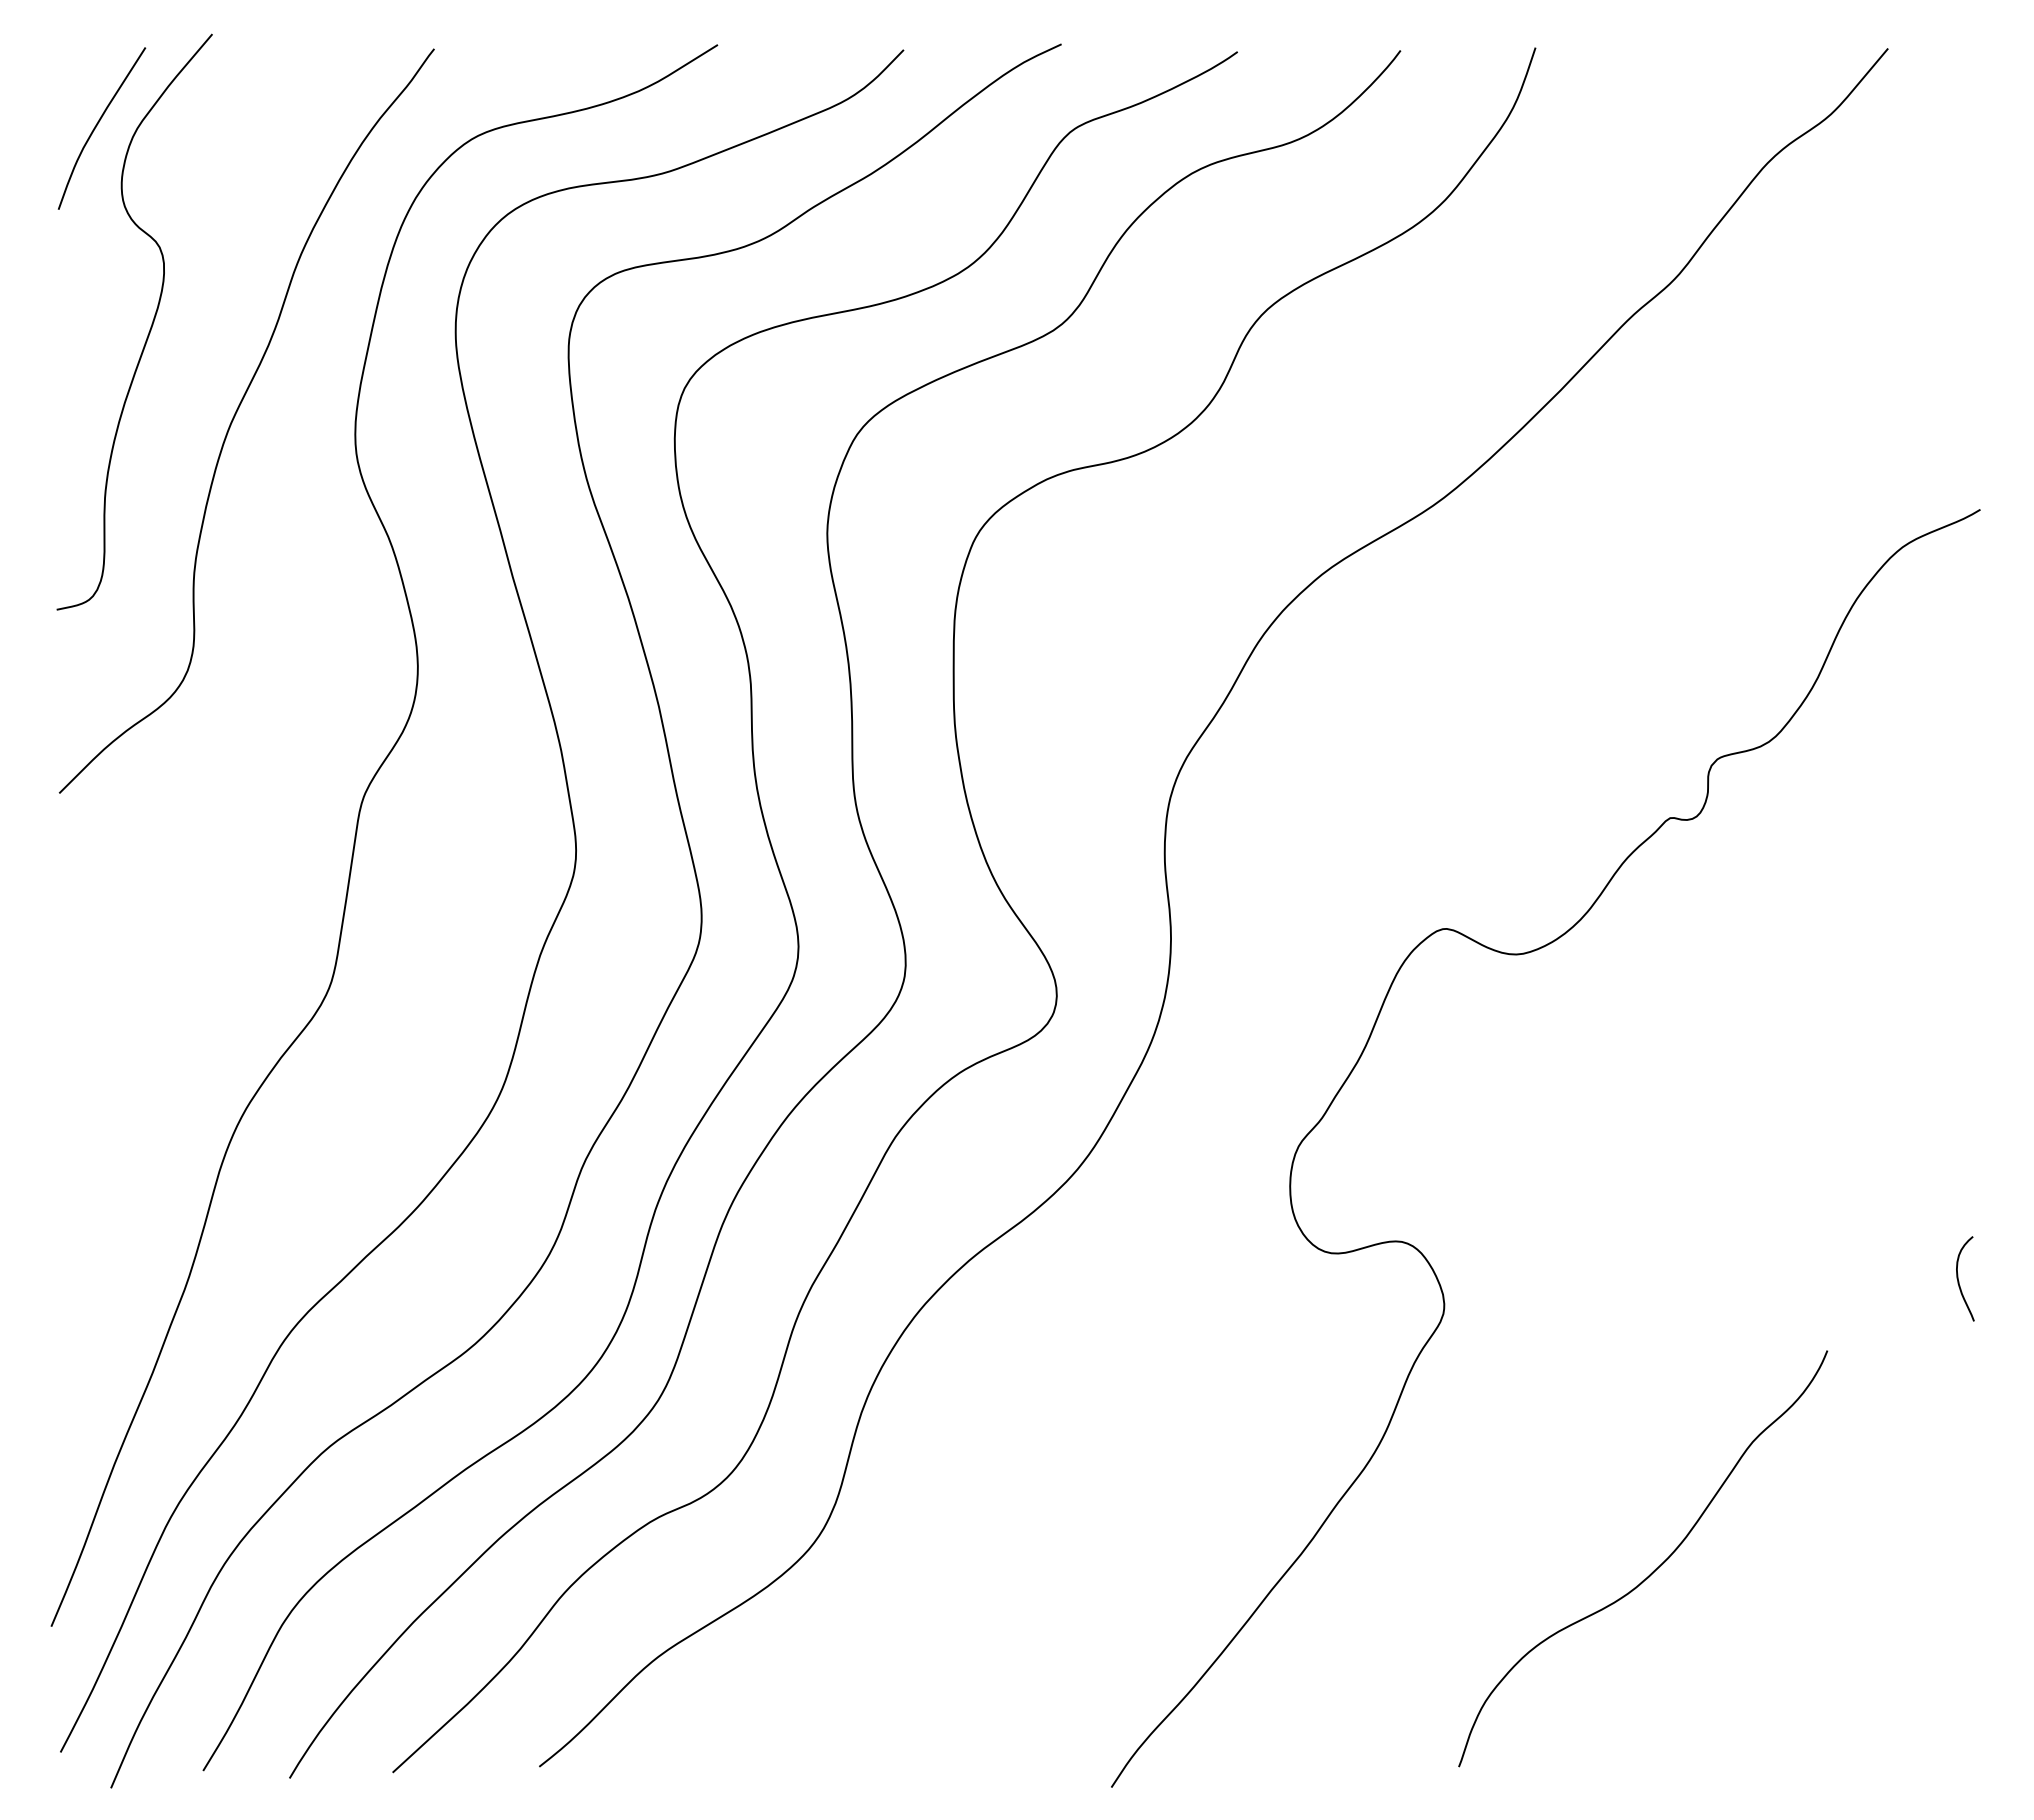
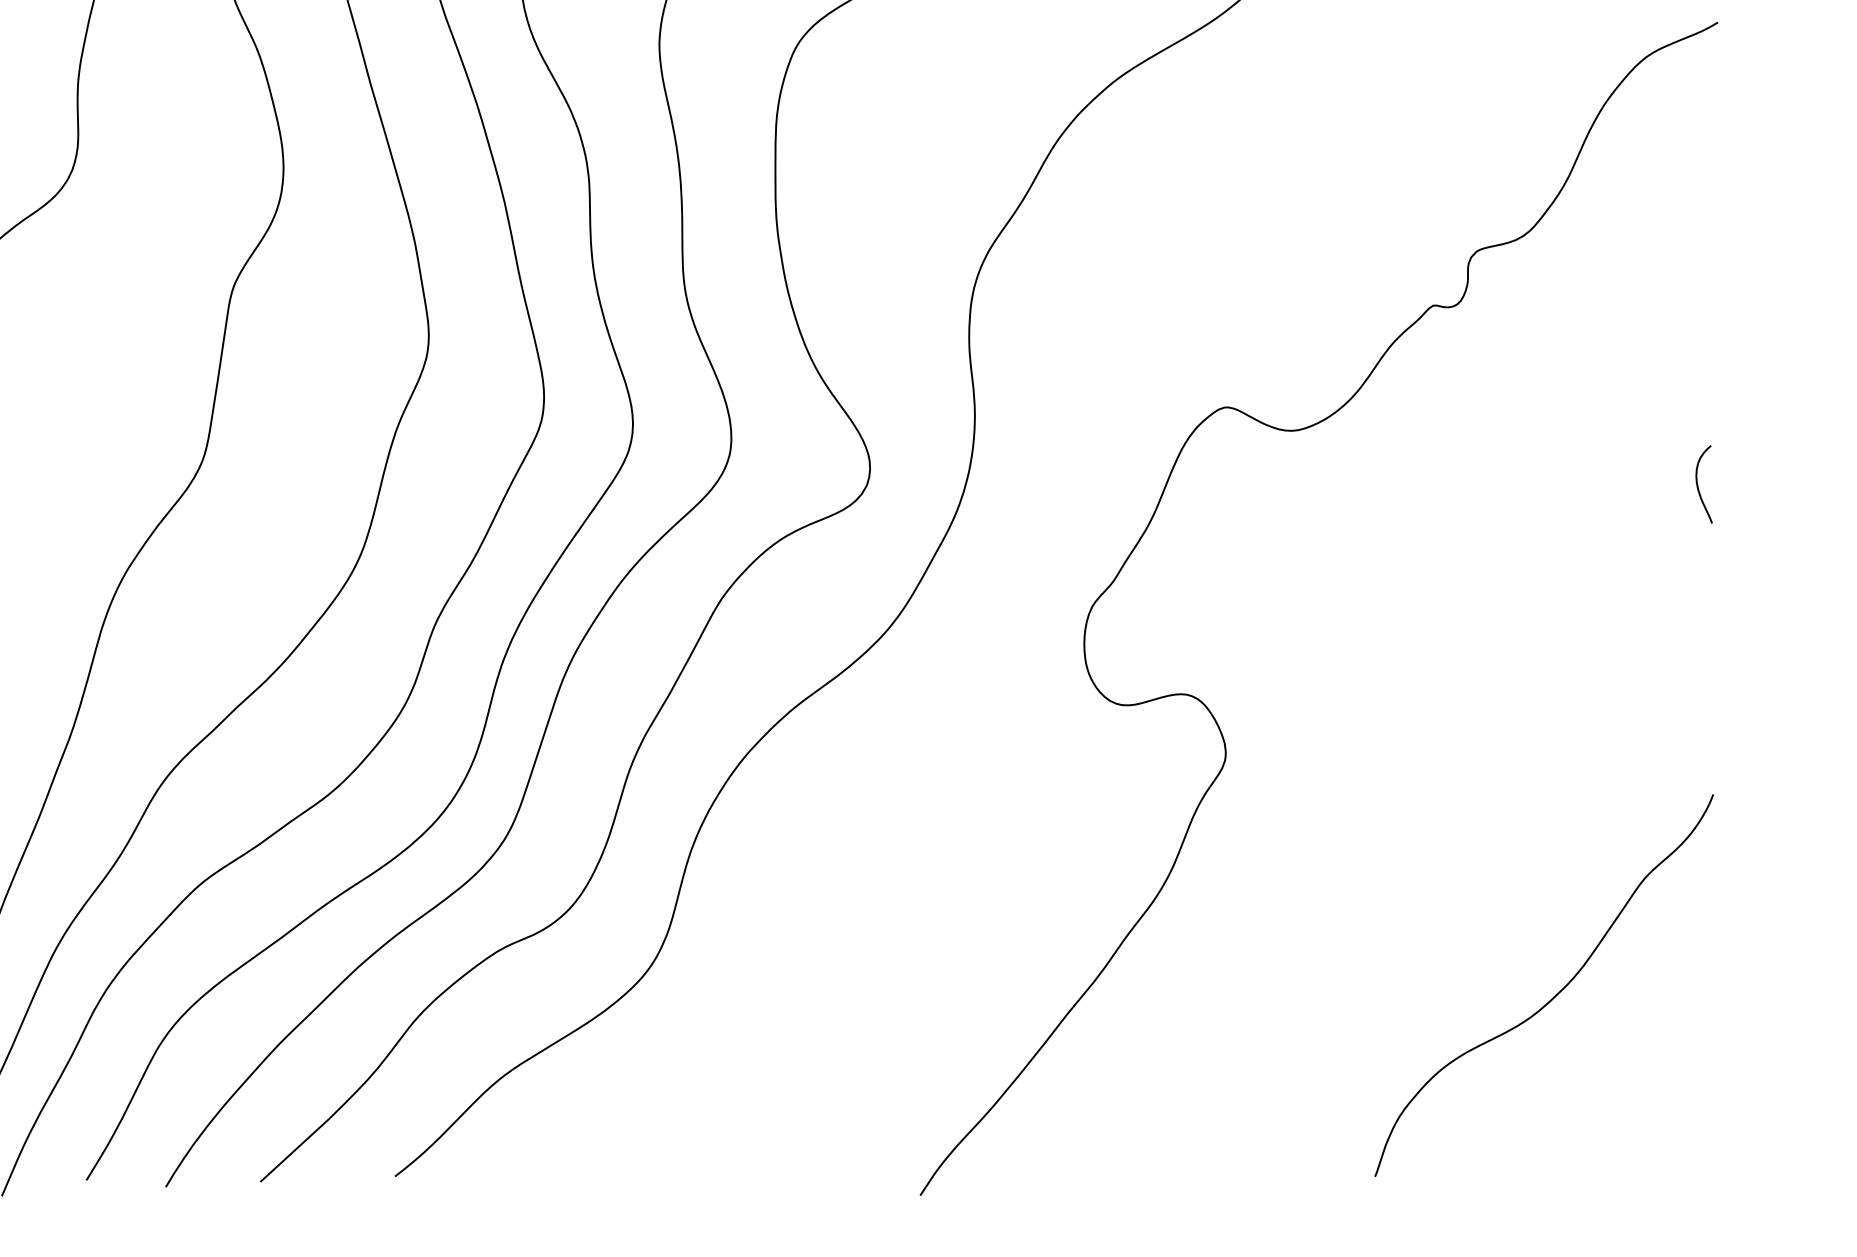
curve: (1959, 1281) -> (1698, 486), moved
curve: (1654, 1569) -> (1554, 995), moved

